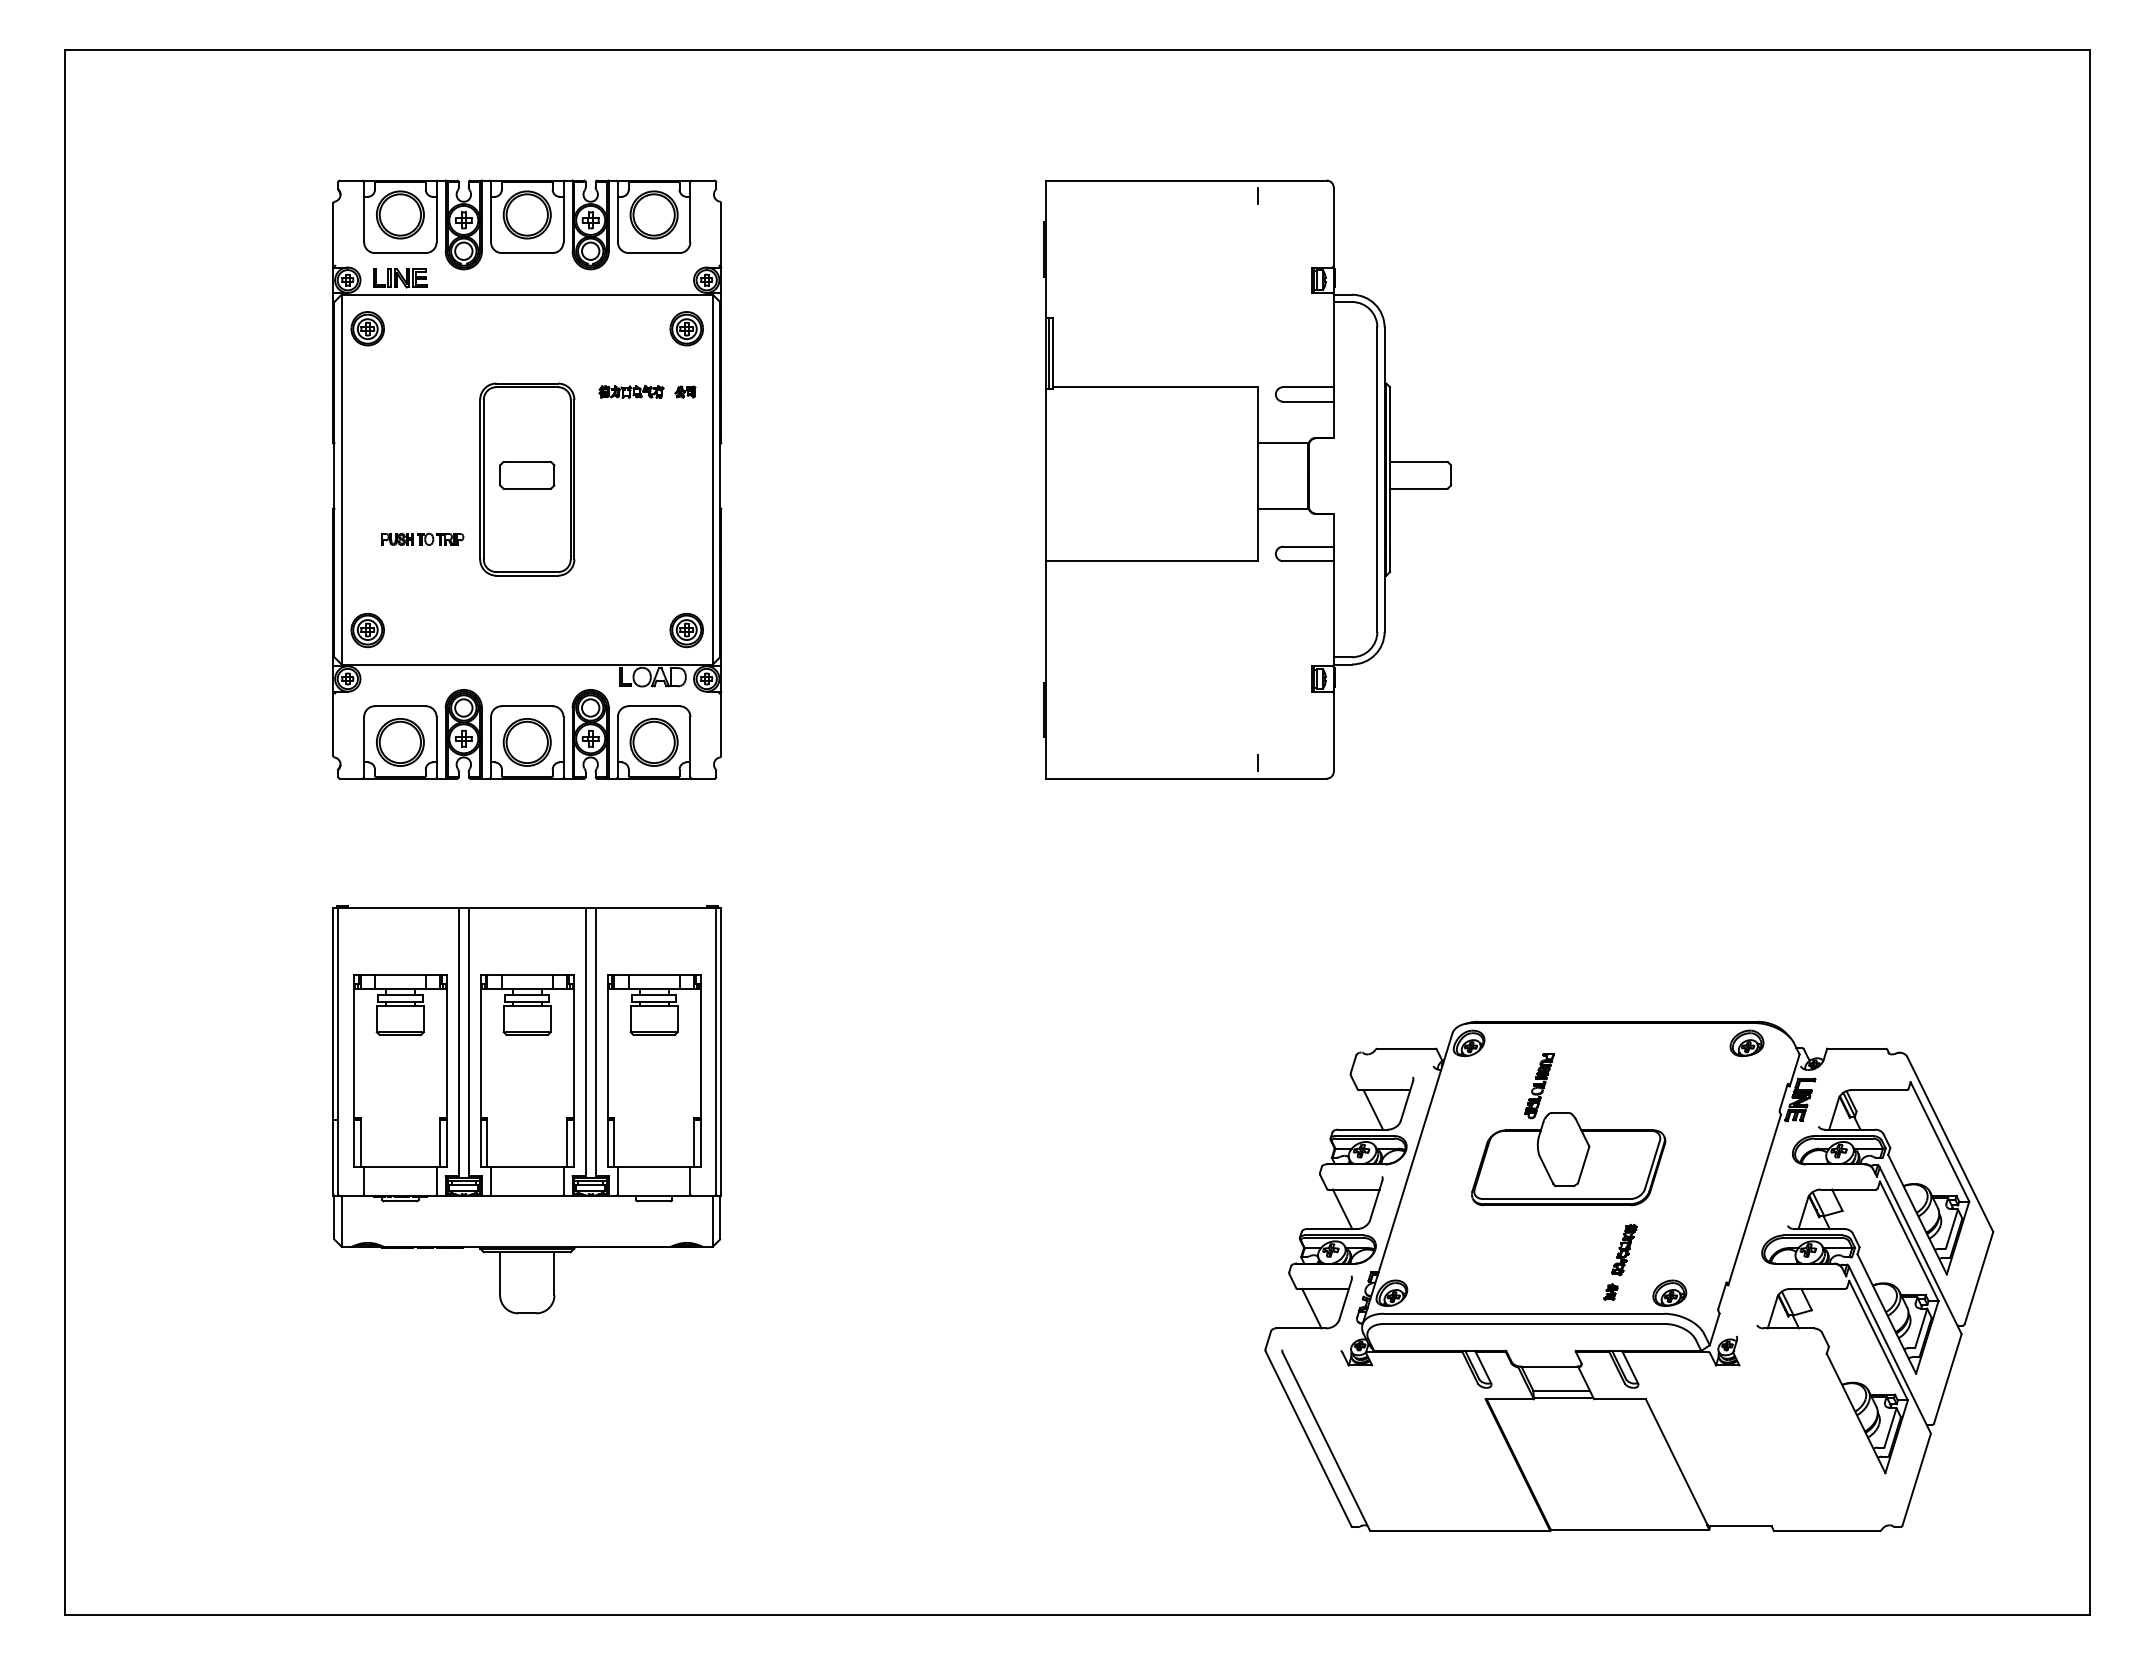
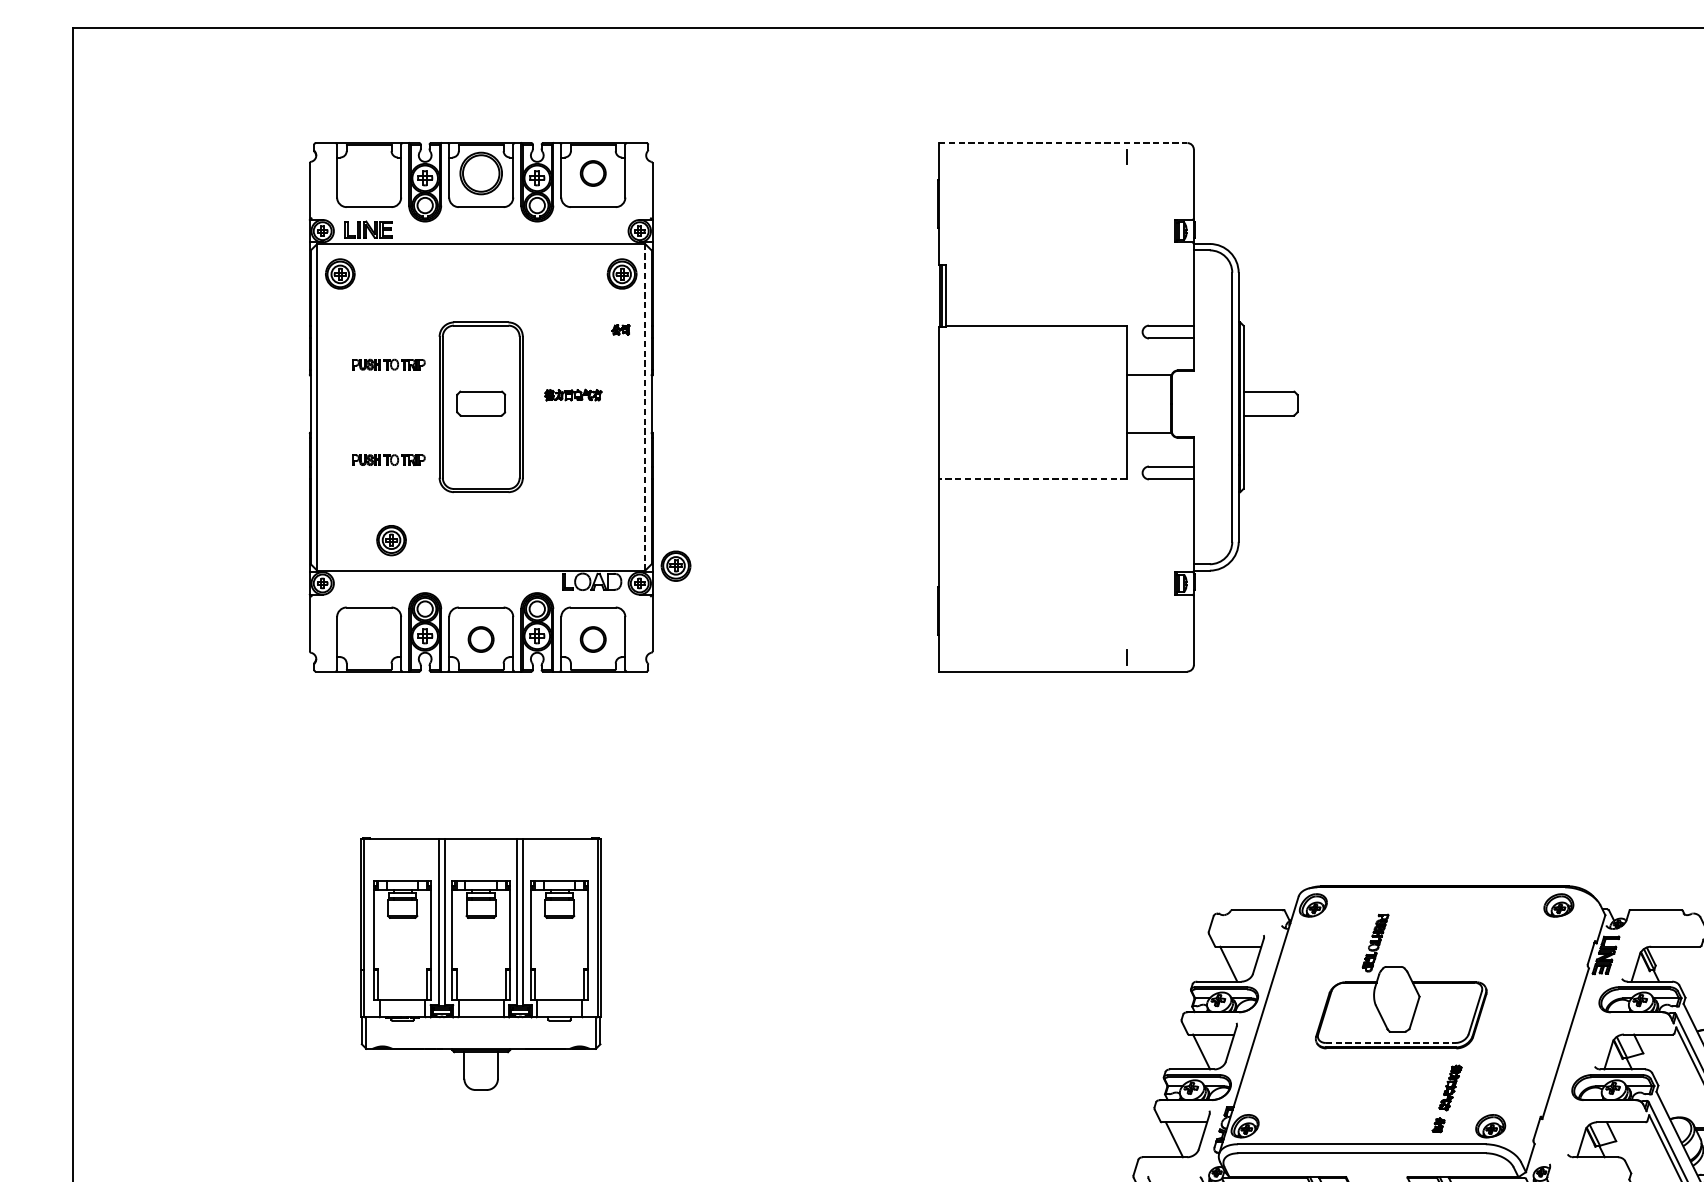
line: (1186, 180) -> (1063, 143), solid -> dashed
part: (400, 214) -> (369, 173), removed
part: (653, 214) -> (592, 173), size x0.6
part: (631, 391) -> (573, 394), moved
part: (422, 430) -> (388, 363), added
line: (712, 479) -> (644, 407), solid -> dashed
line: (1151, 561) -> (1032, 479), solid -> dashed
part: (367, 630) -> (391, 540), moved
part: (686, 630) -> (675, 566), moved
part: (400, 742) -> (369, 639), removed
part: (526, 742) -> (480, 639), size x0.6
part: (653, 742) -> (592, 639), size x0.6
part: (526, 1109) -> (480, 963), size x0.7
line: (1557, 1199) -> (1391, 1043), solid -> dashed

